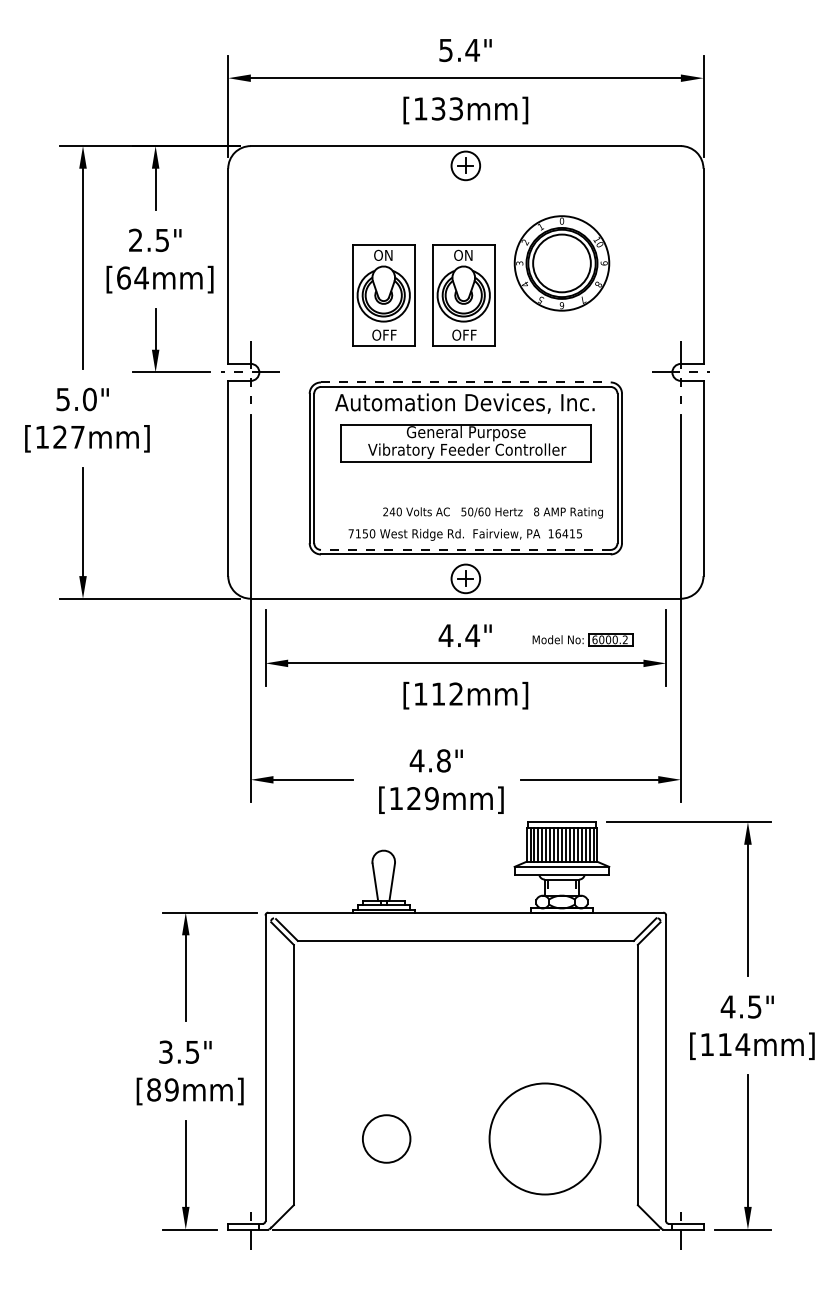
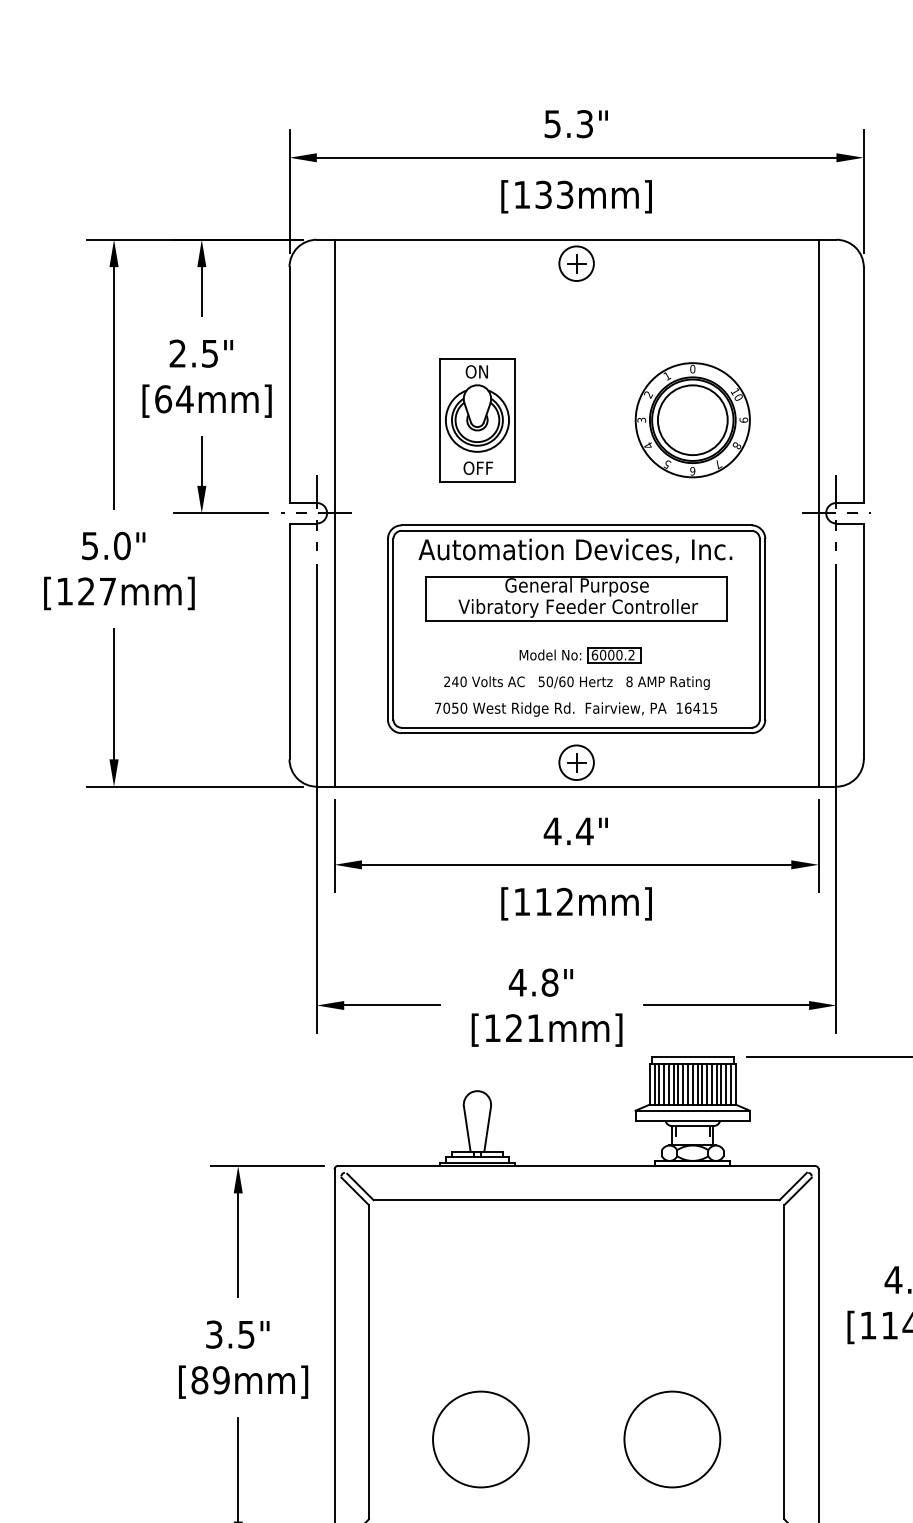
text: (472, 50) -> (584, 124), 5.4" -> 5.3"
part: (561, 263) -> (692, 420), moved
part: (463, 295) -> (573, 420), removed
line: (265, 372) -> (334, 513), added
line: (666, 372) -> (819, 513), added
line: (465, 382) -> (576, 525), dashed -> solid
text: (492, 512) -> (576, 682), moved
text: (358, 533) -> (446, 707), 7150 -> 7050
line: (465, 549) -> (576, 727), dashed -> solid
part: (582, 639) -> (579, 654), moved
text: (431, 798) -> (535, 1028), [129mm] -> [121mm]
circle: (386, 1138) -> (480, 1438), size x1.67
circle: (544, 1138) -> (671, 1438), size x0.71

